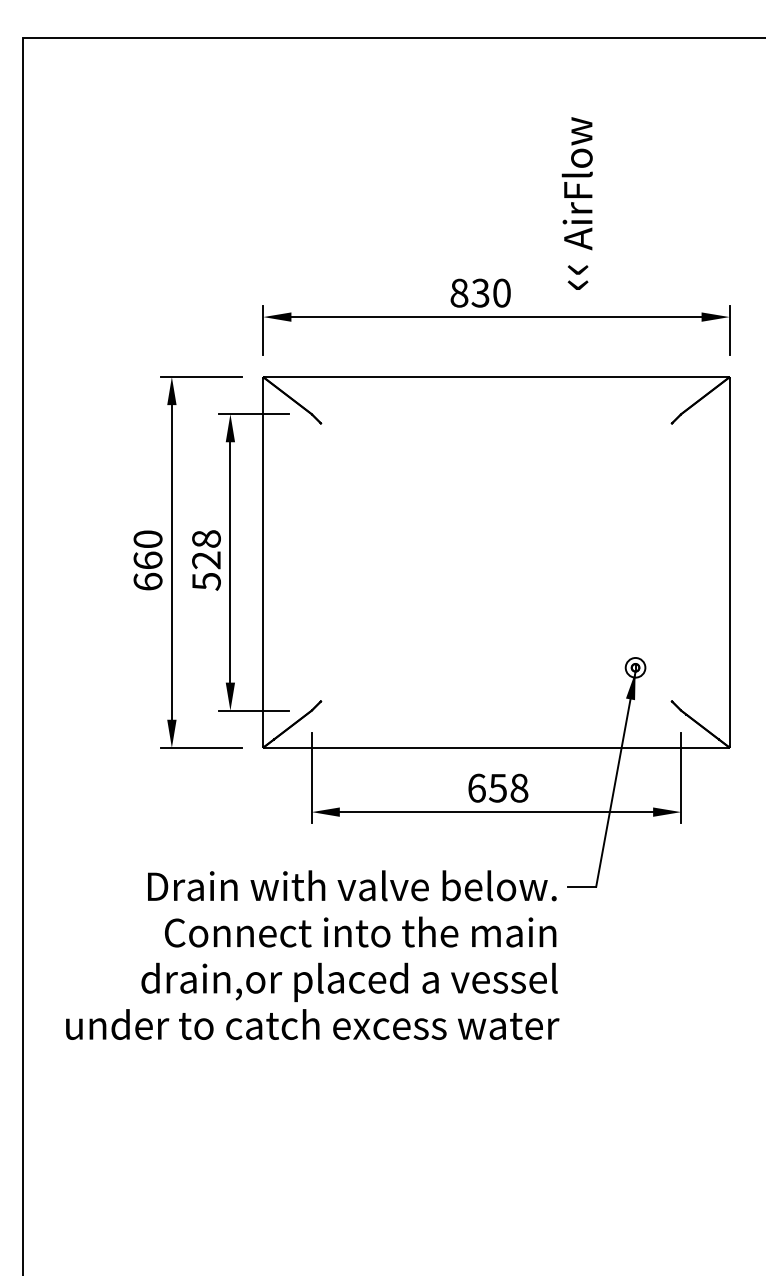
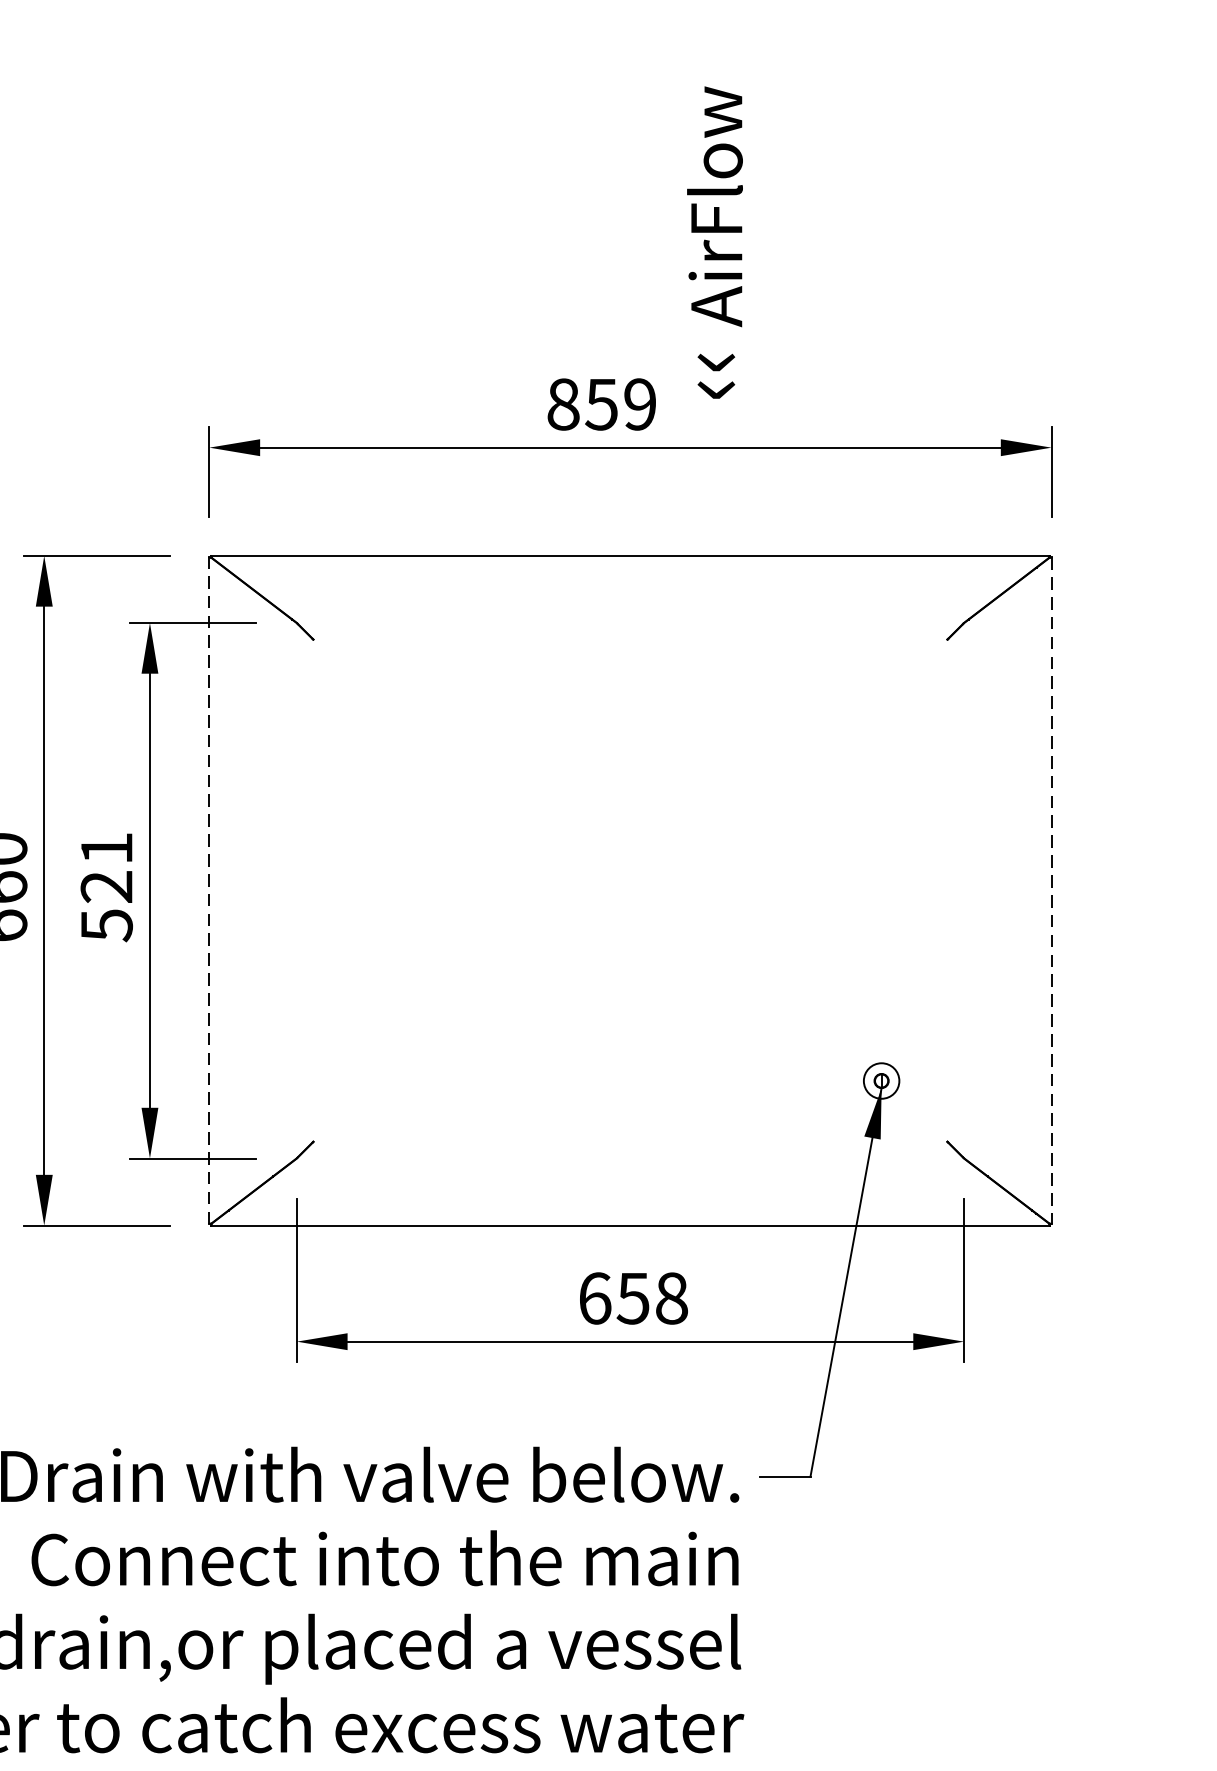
text: (576, 203) -> (713, 242), moved
text: (490, 292) -> (619, 403), 830 -> 859
text: (206, 538) -> (106, 847), 528 -> 521
line: (263, 562) -> (209, 890), solid -> dashed
line: (729, 562) -> (1051, 890), solid -> dashed

